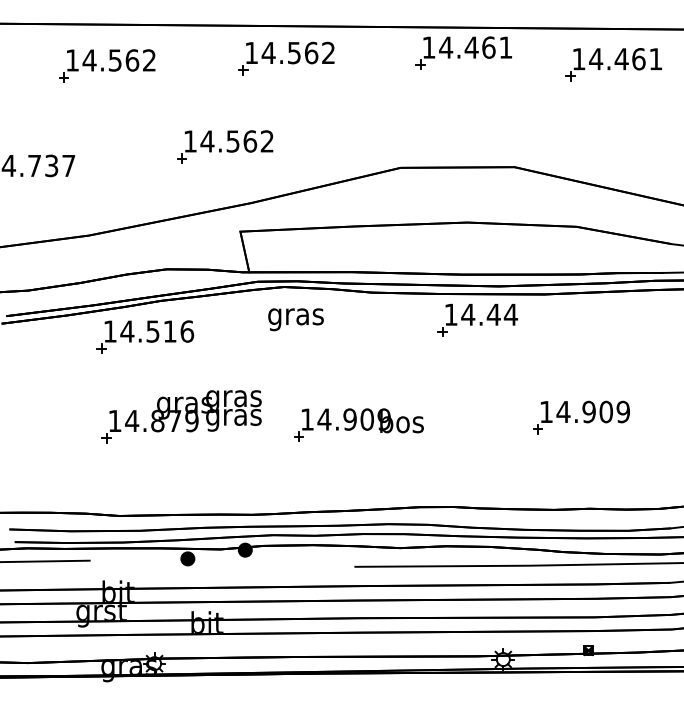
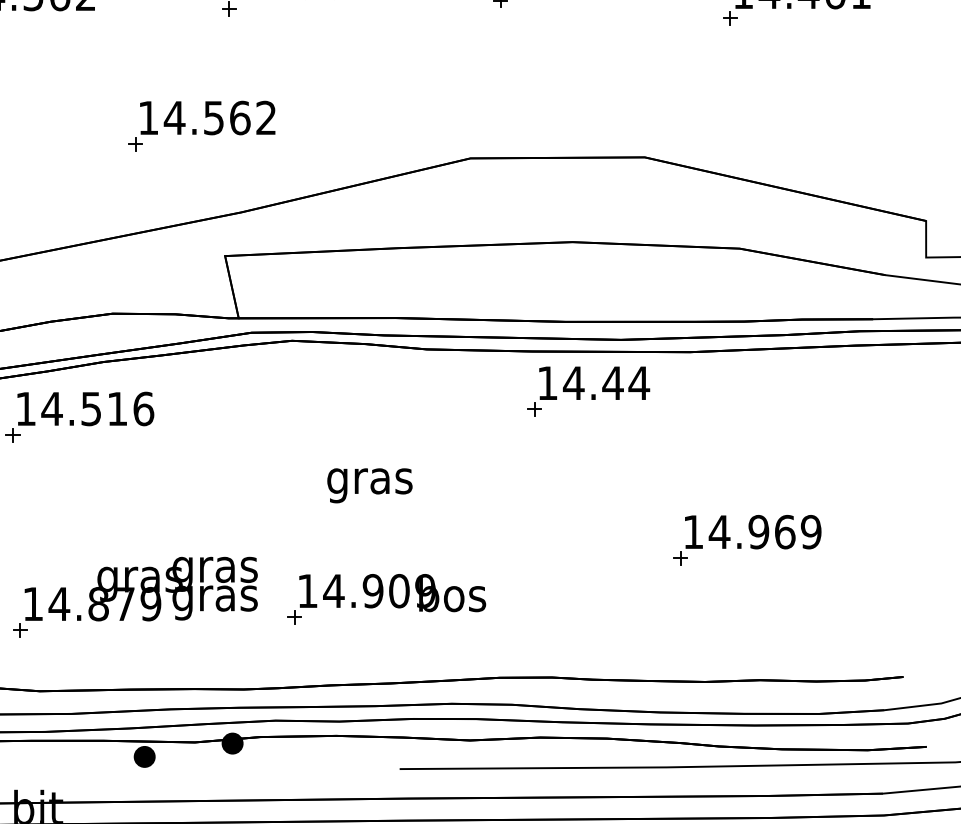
text: (295, 319) -> (369, 485), moved
text: (606, 411) -> (785, 531), 14.909 -> 14.969
part: (181, 416) -> (134, 597), moved
part: (358, 424) -> (385, 598), moved

